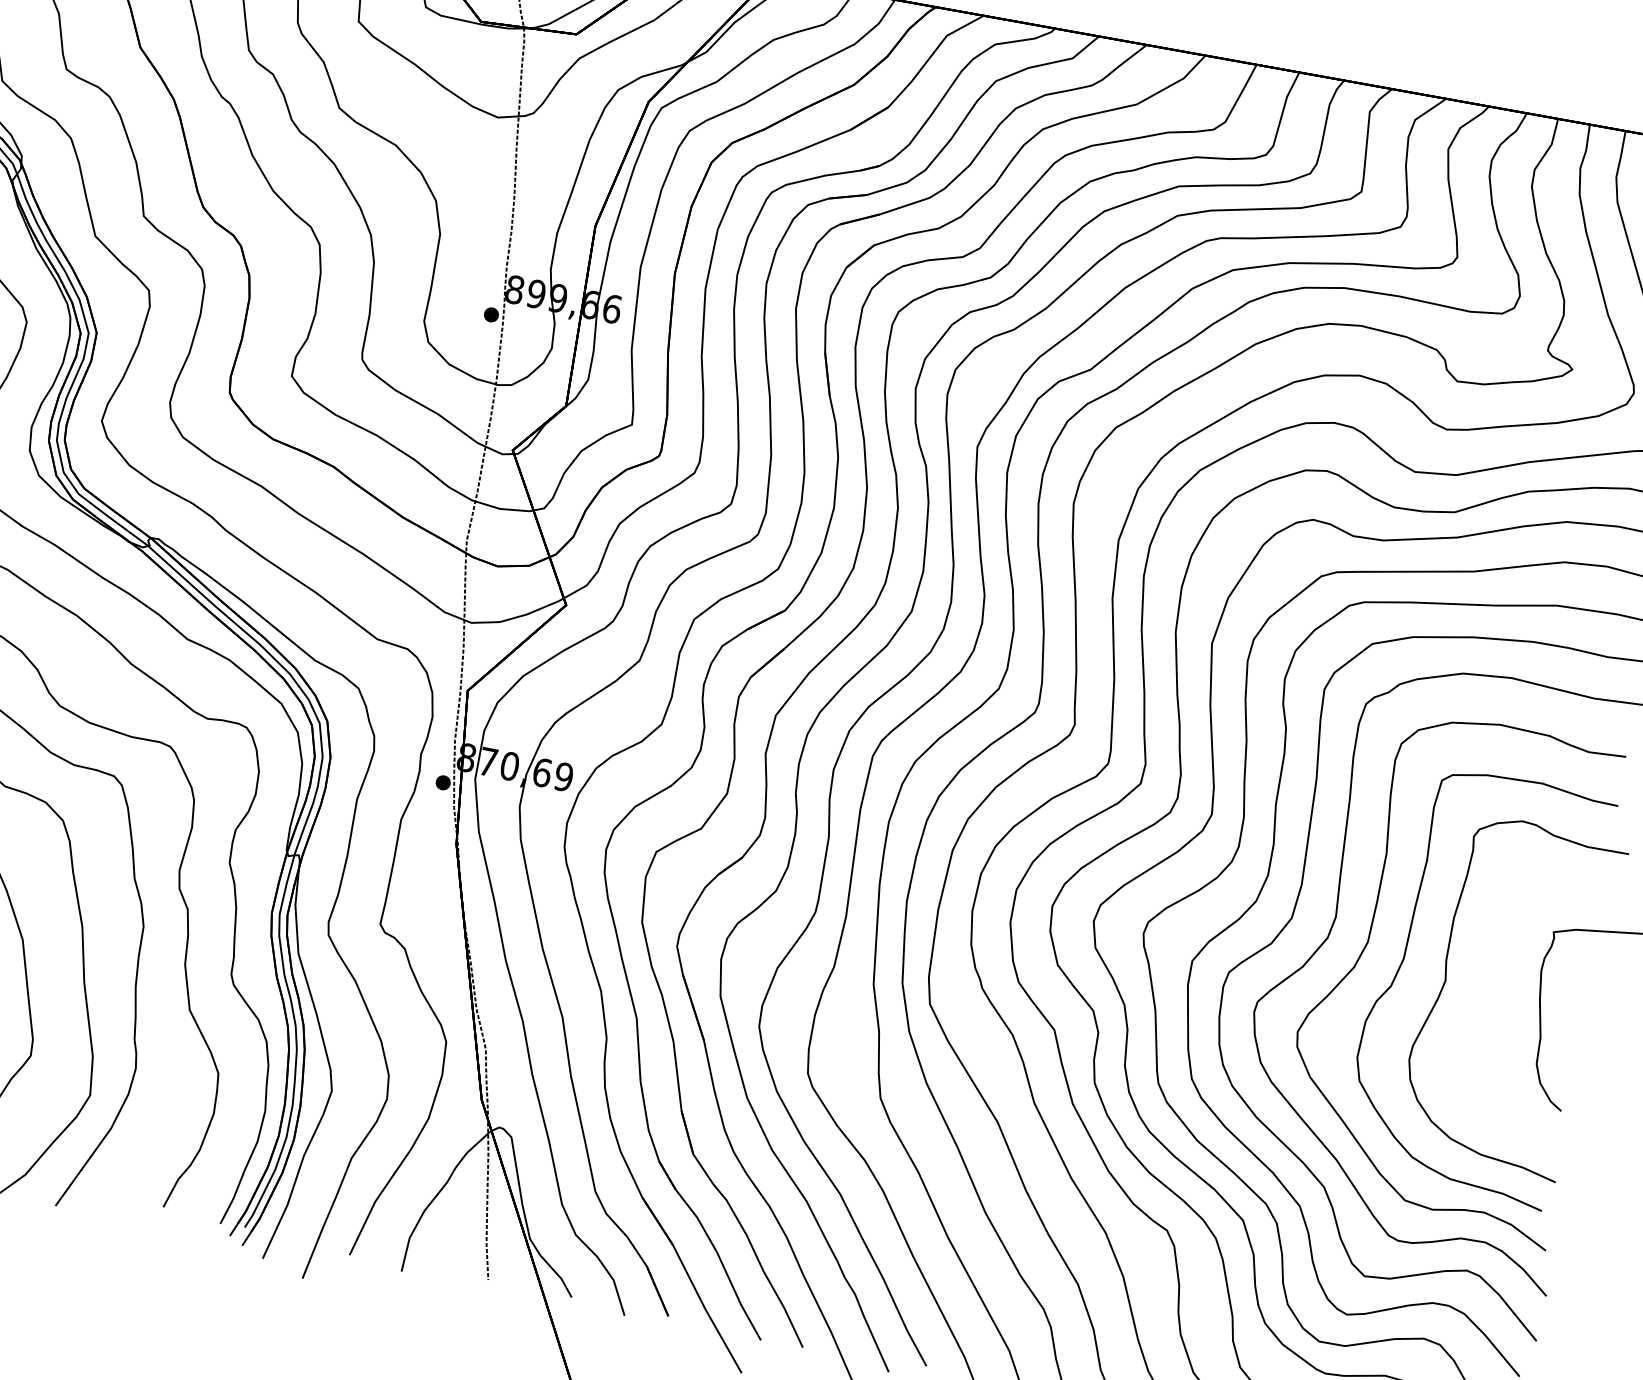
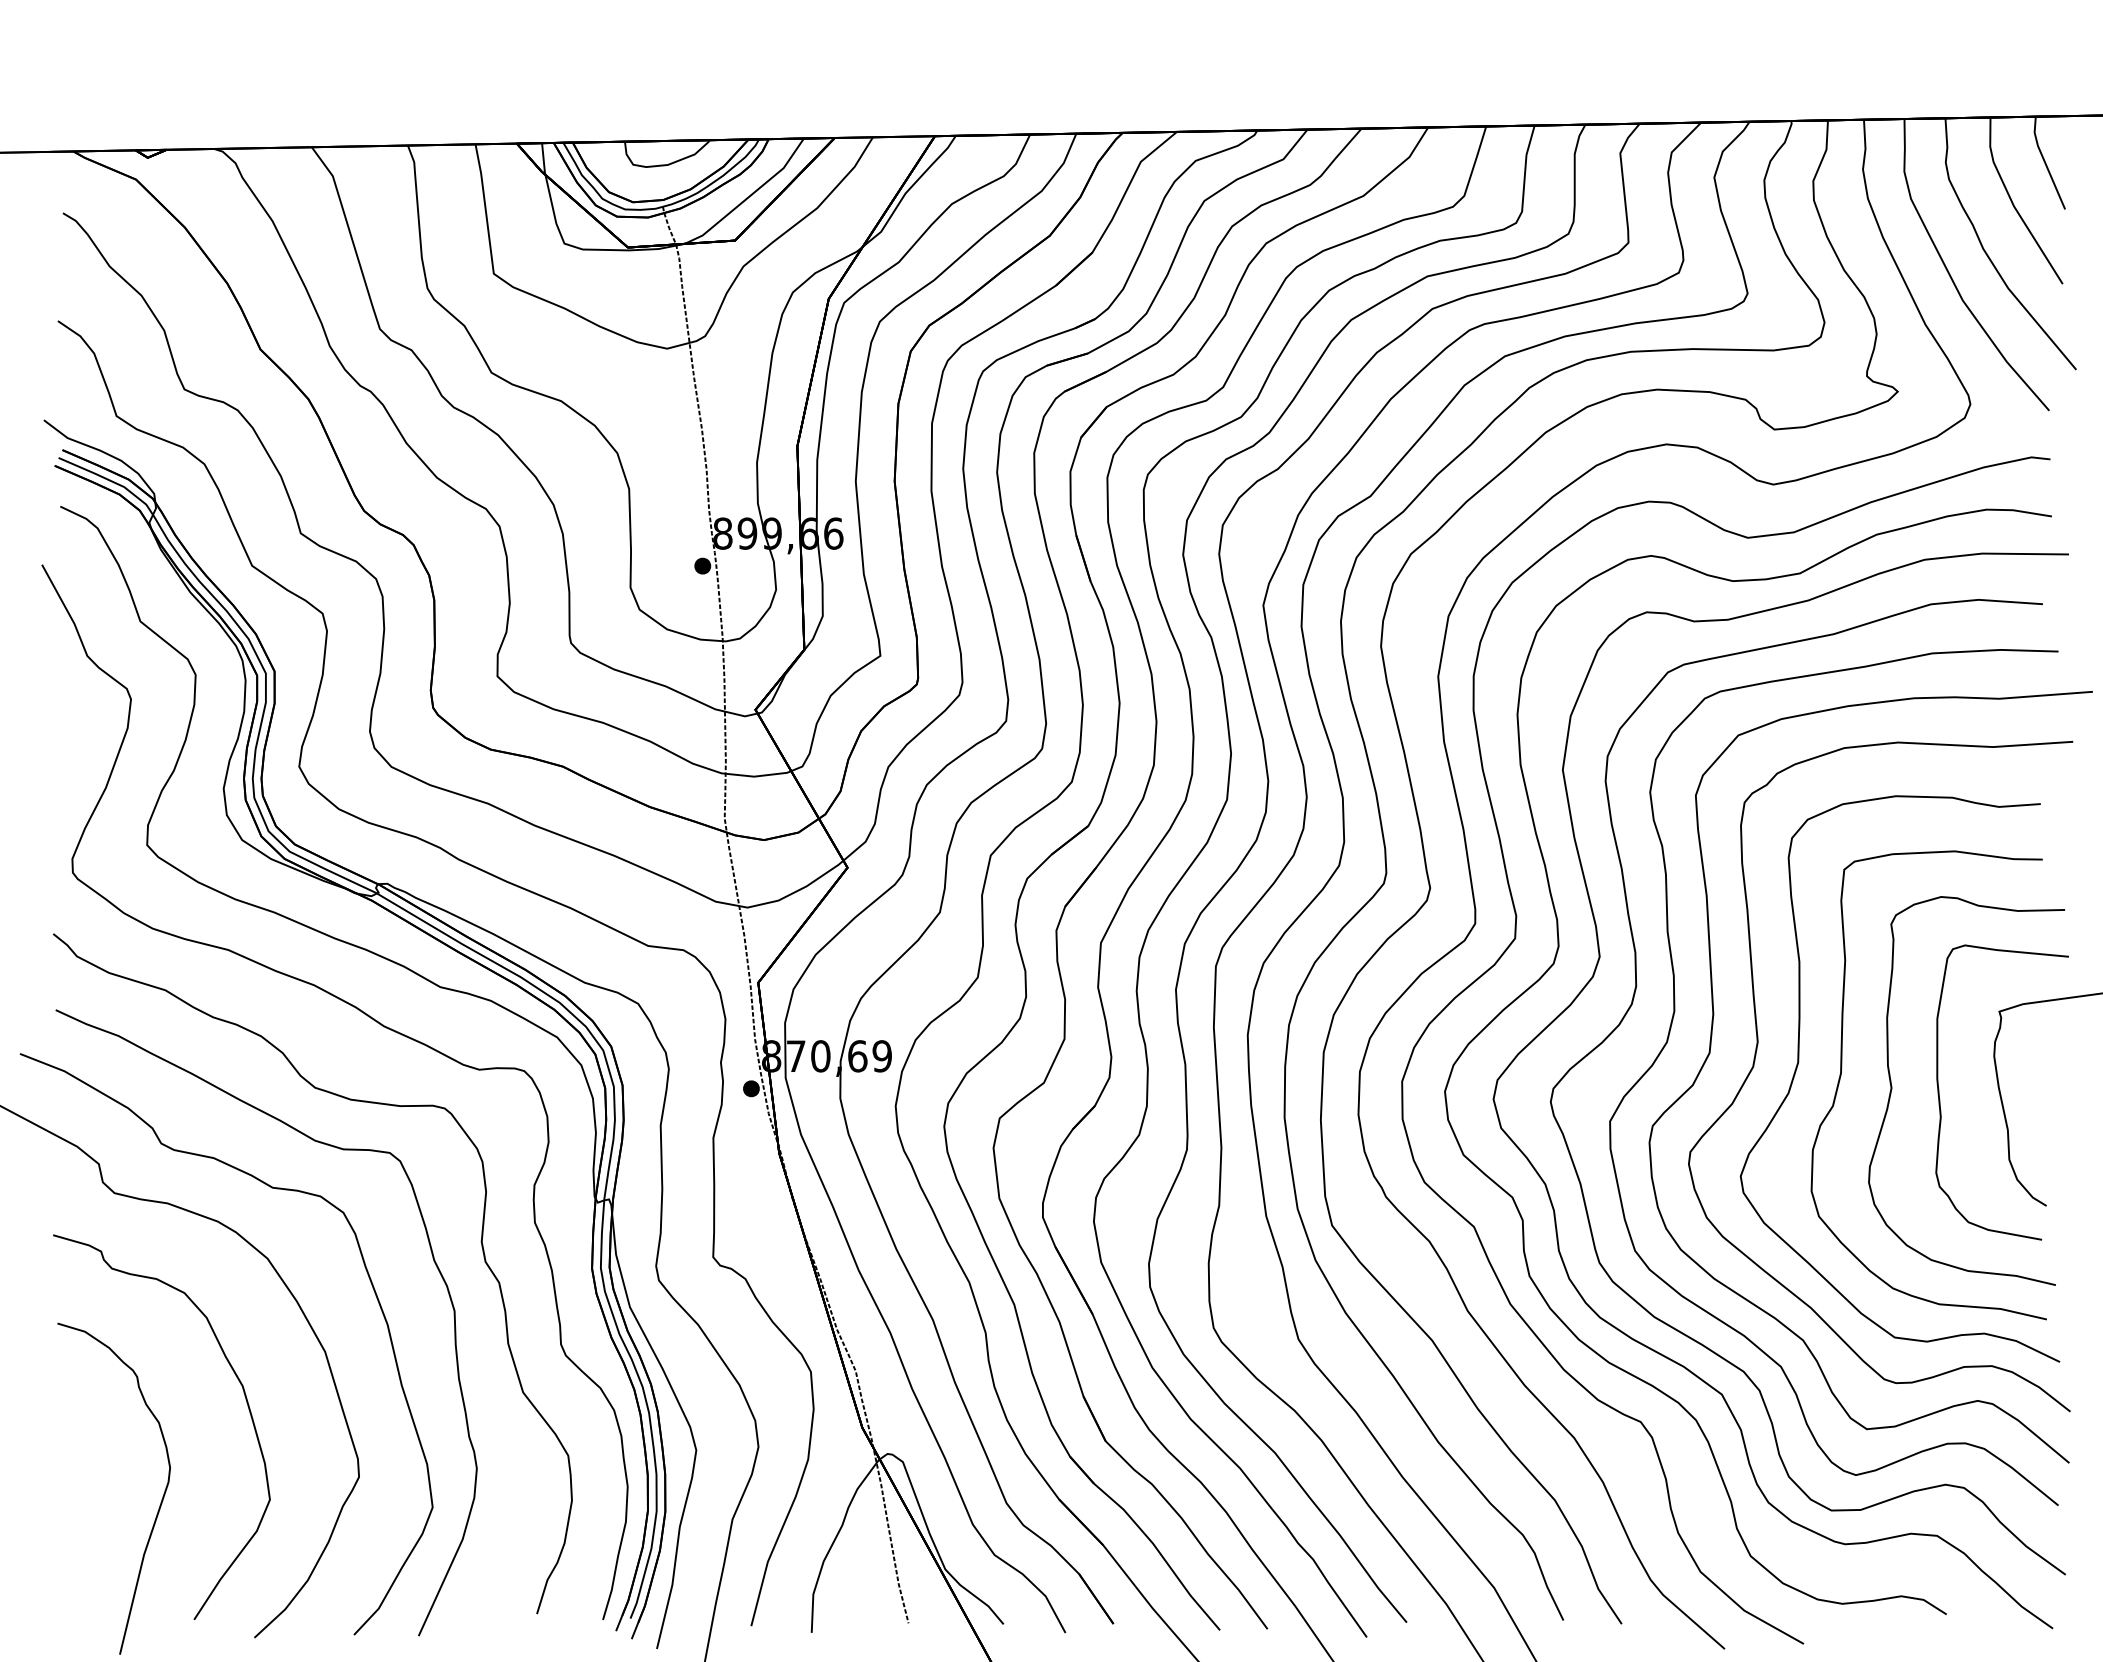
part: (1486, 999) -> (1940, 1099), added

